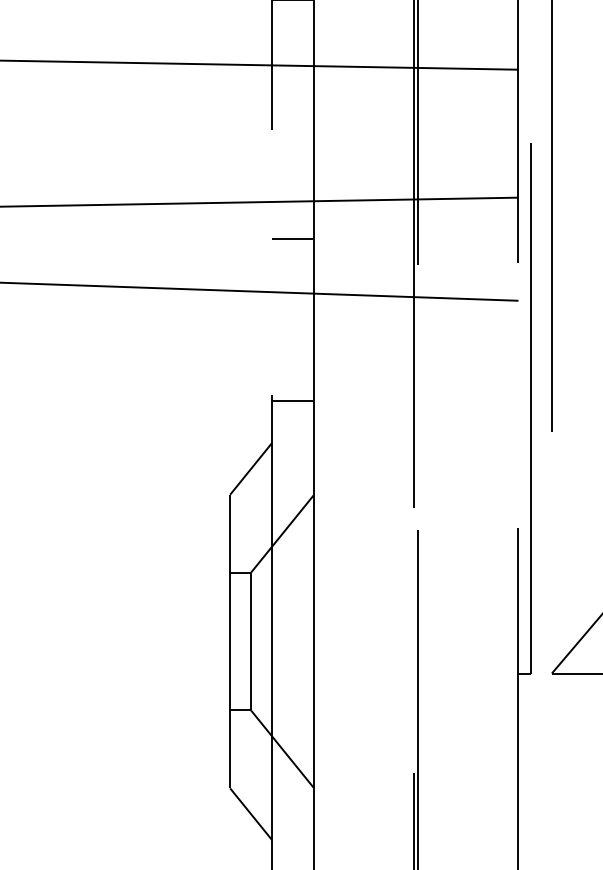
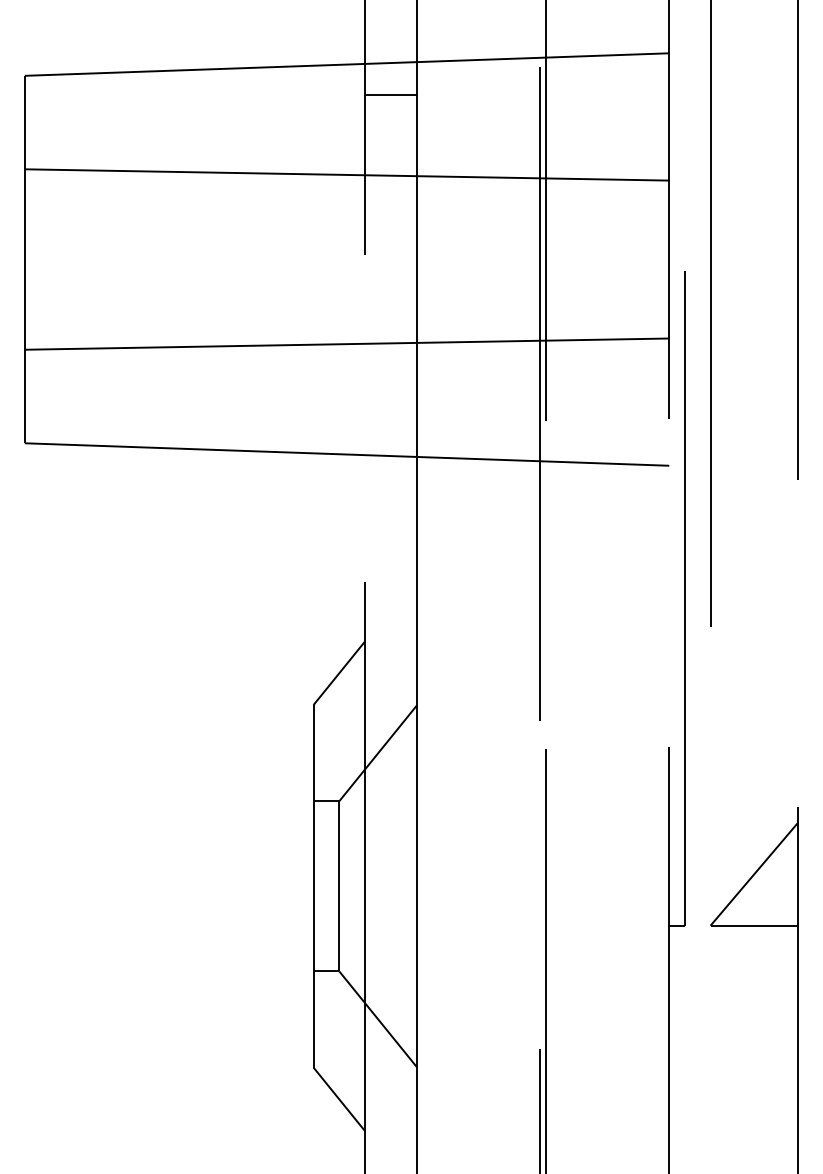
line: (292, 238) -> (390, 389), removed
line: (292, 401) -> (390, 589), removed

